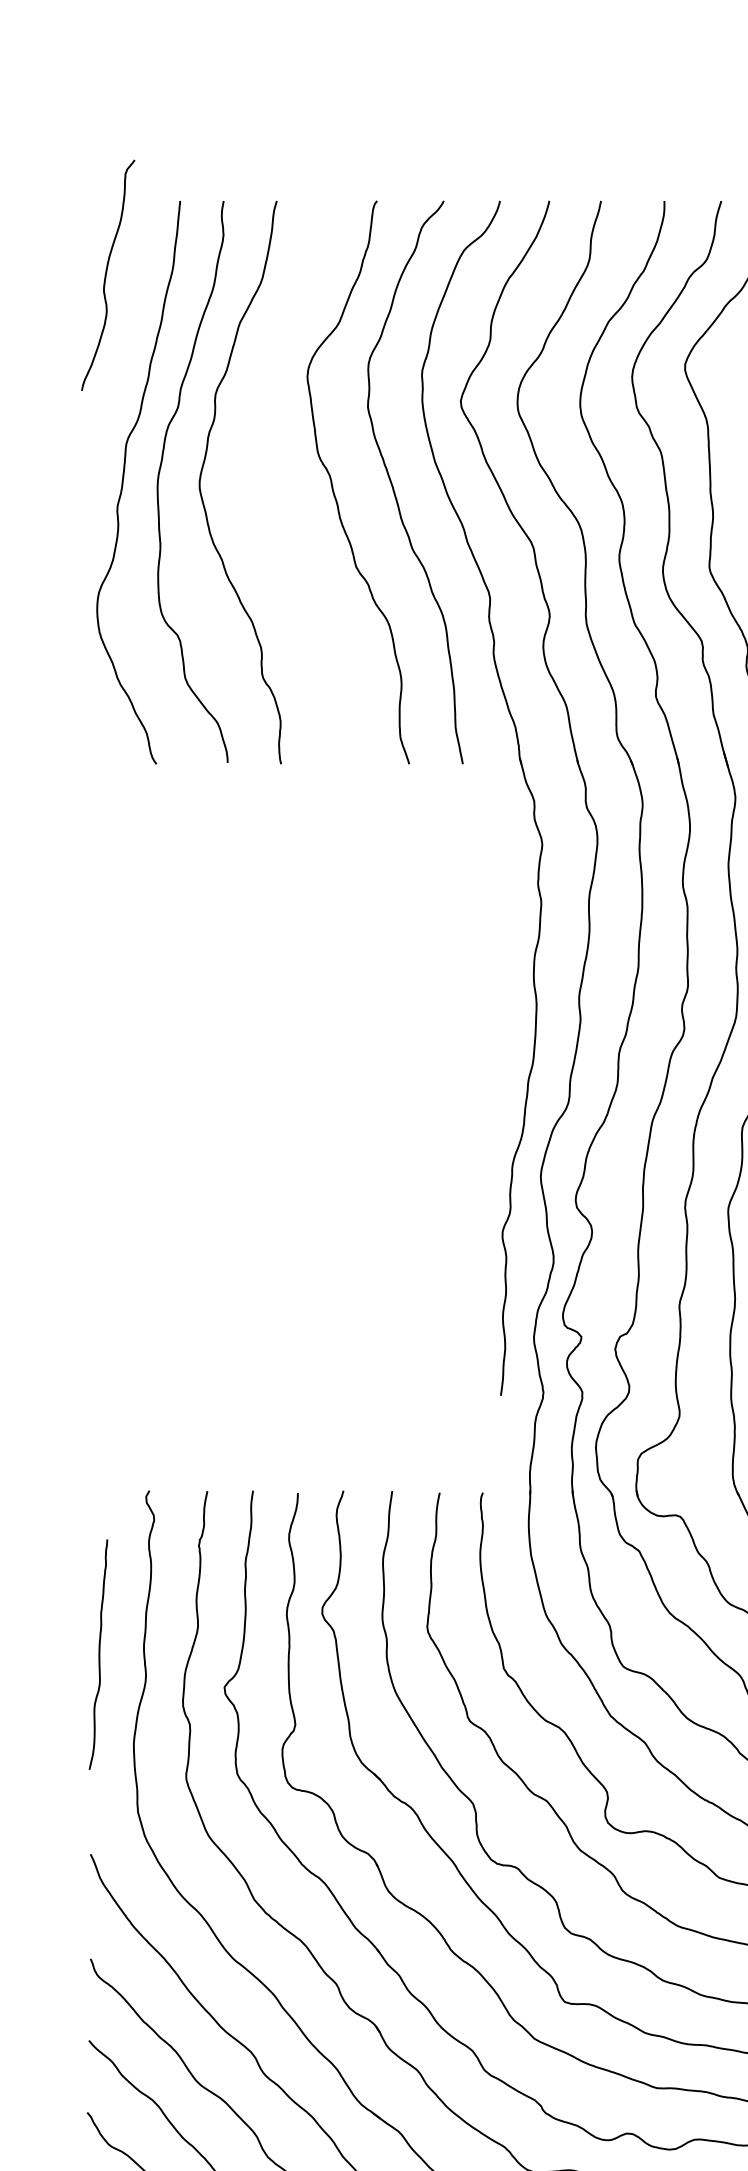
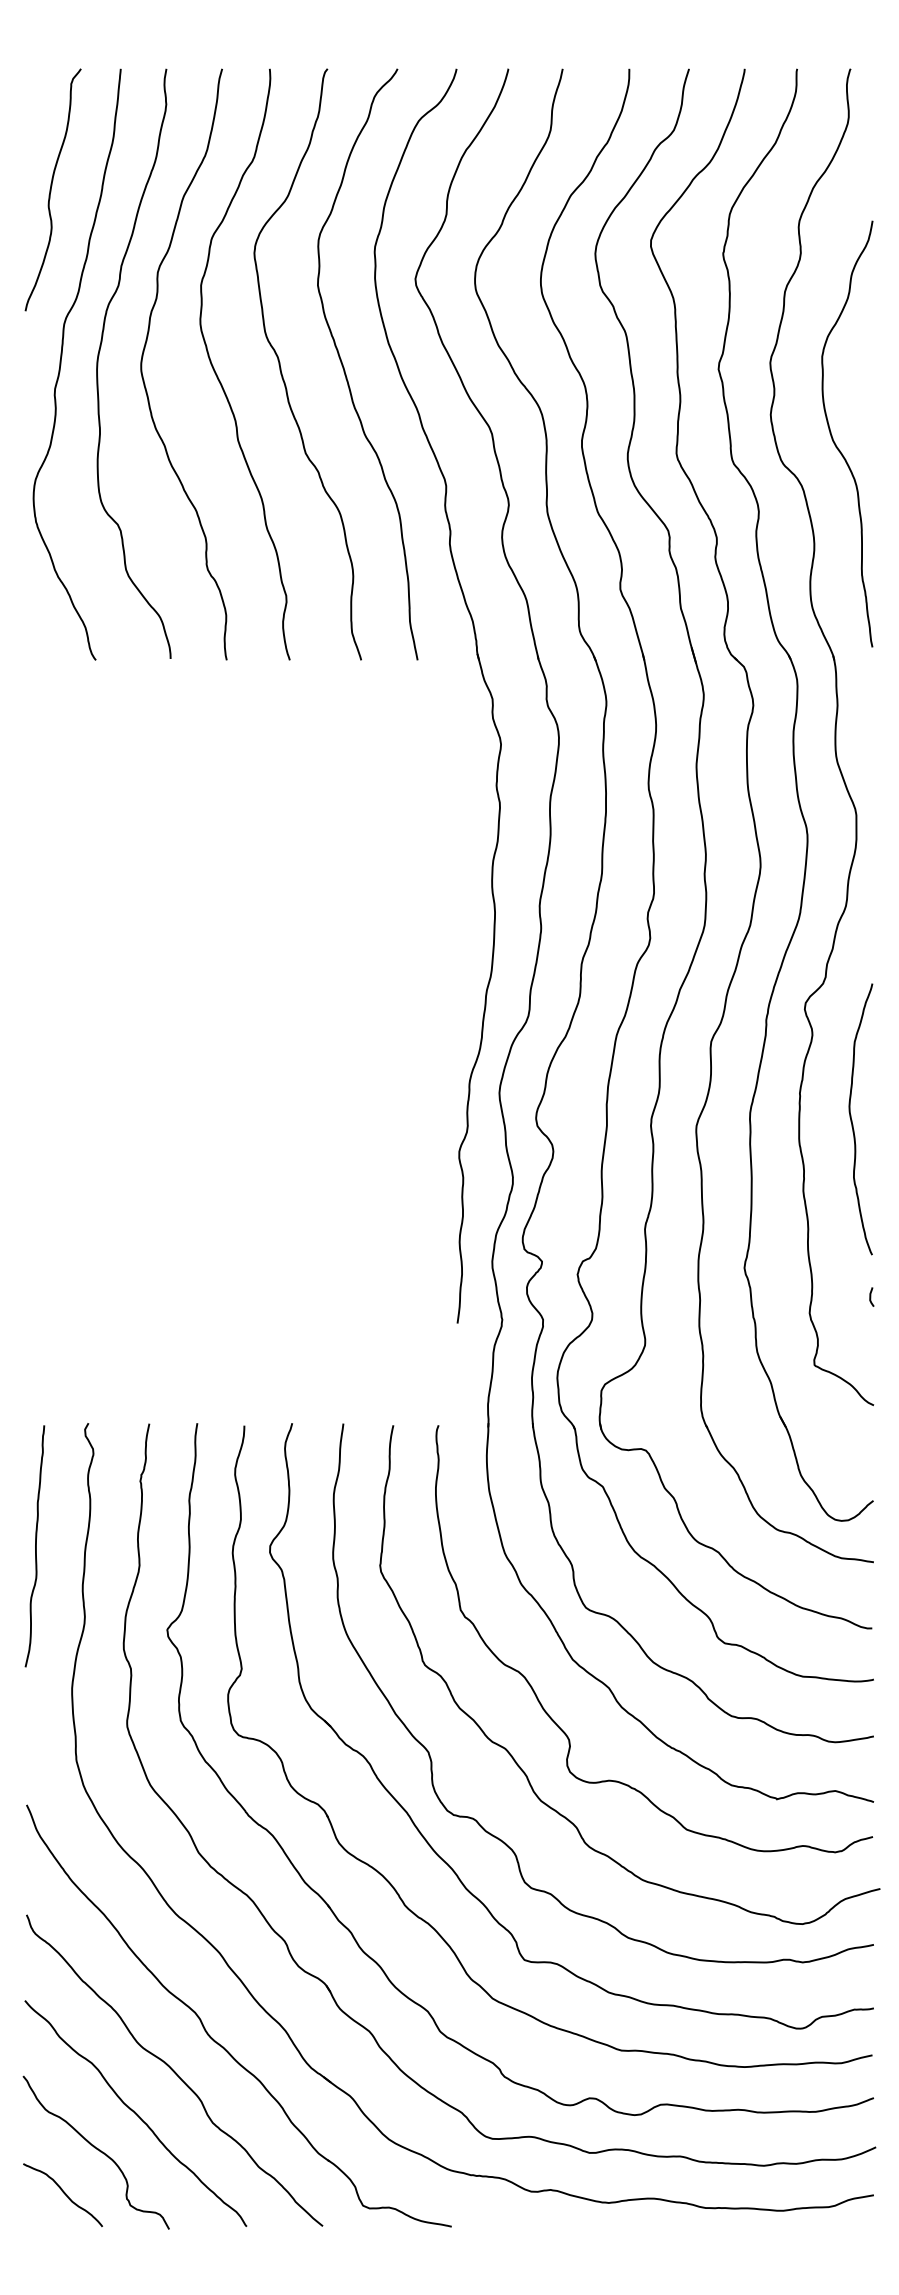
curve: (106, 274) -> (51, 189), moved
curve: (273, 493) -> (218, 376), added
curve: (98, 1654) -> (35, 1546), moved

